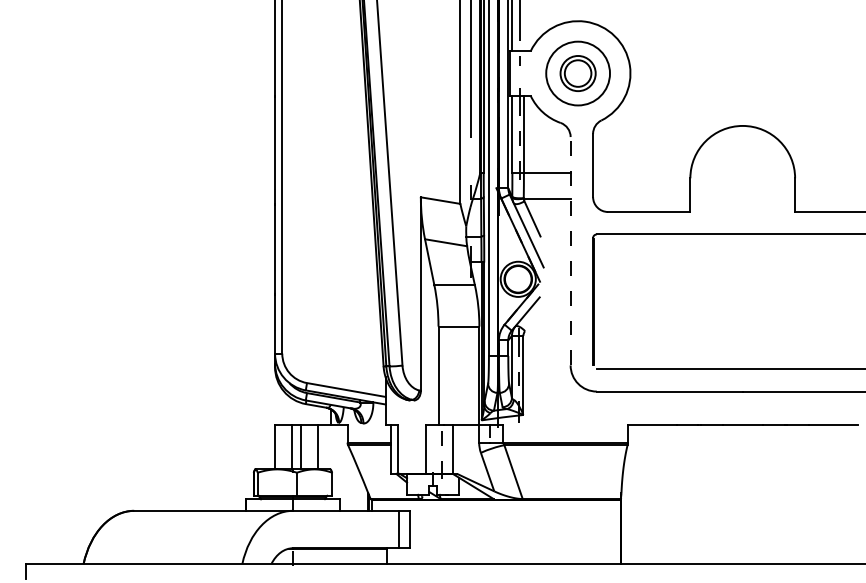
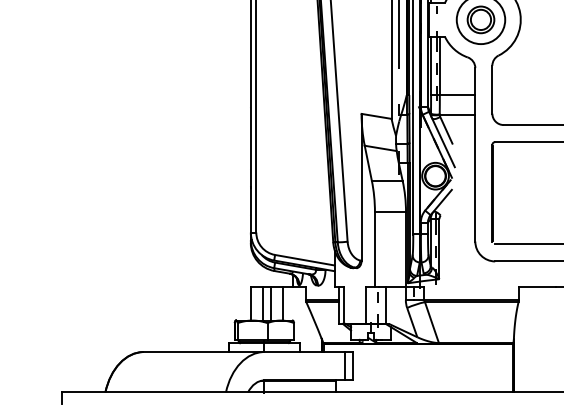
line: (570, 250) -> (475, 154), dashed -> solid

